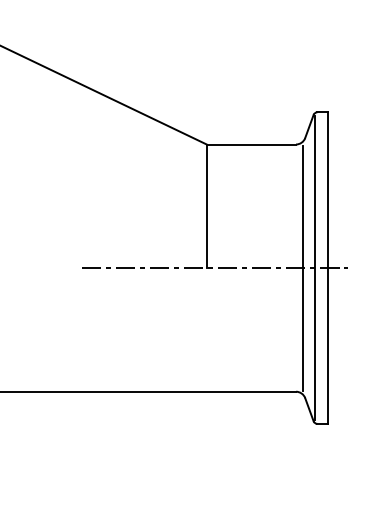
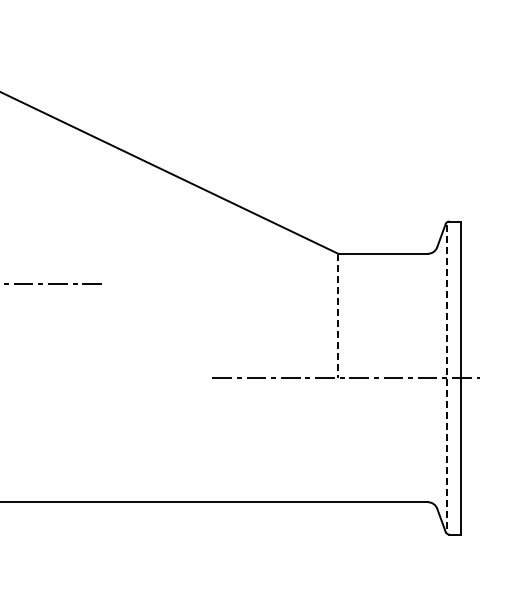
line: (206, 206) -> (338, 316), solid -> dashed
line: (302, 267) -> (434, 377), removed
line: (314, 268) -> (446, 378), solid -> dashed

